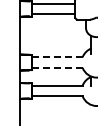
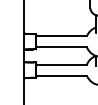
line: (56, 57) -> (60, 36), dashed -> solid
line: (57, 67) -> (61, 46), dashed -> solid

